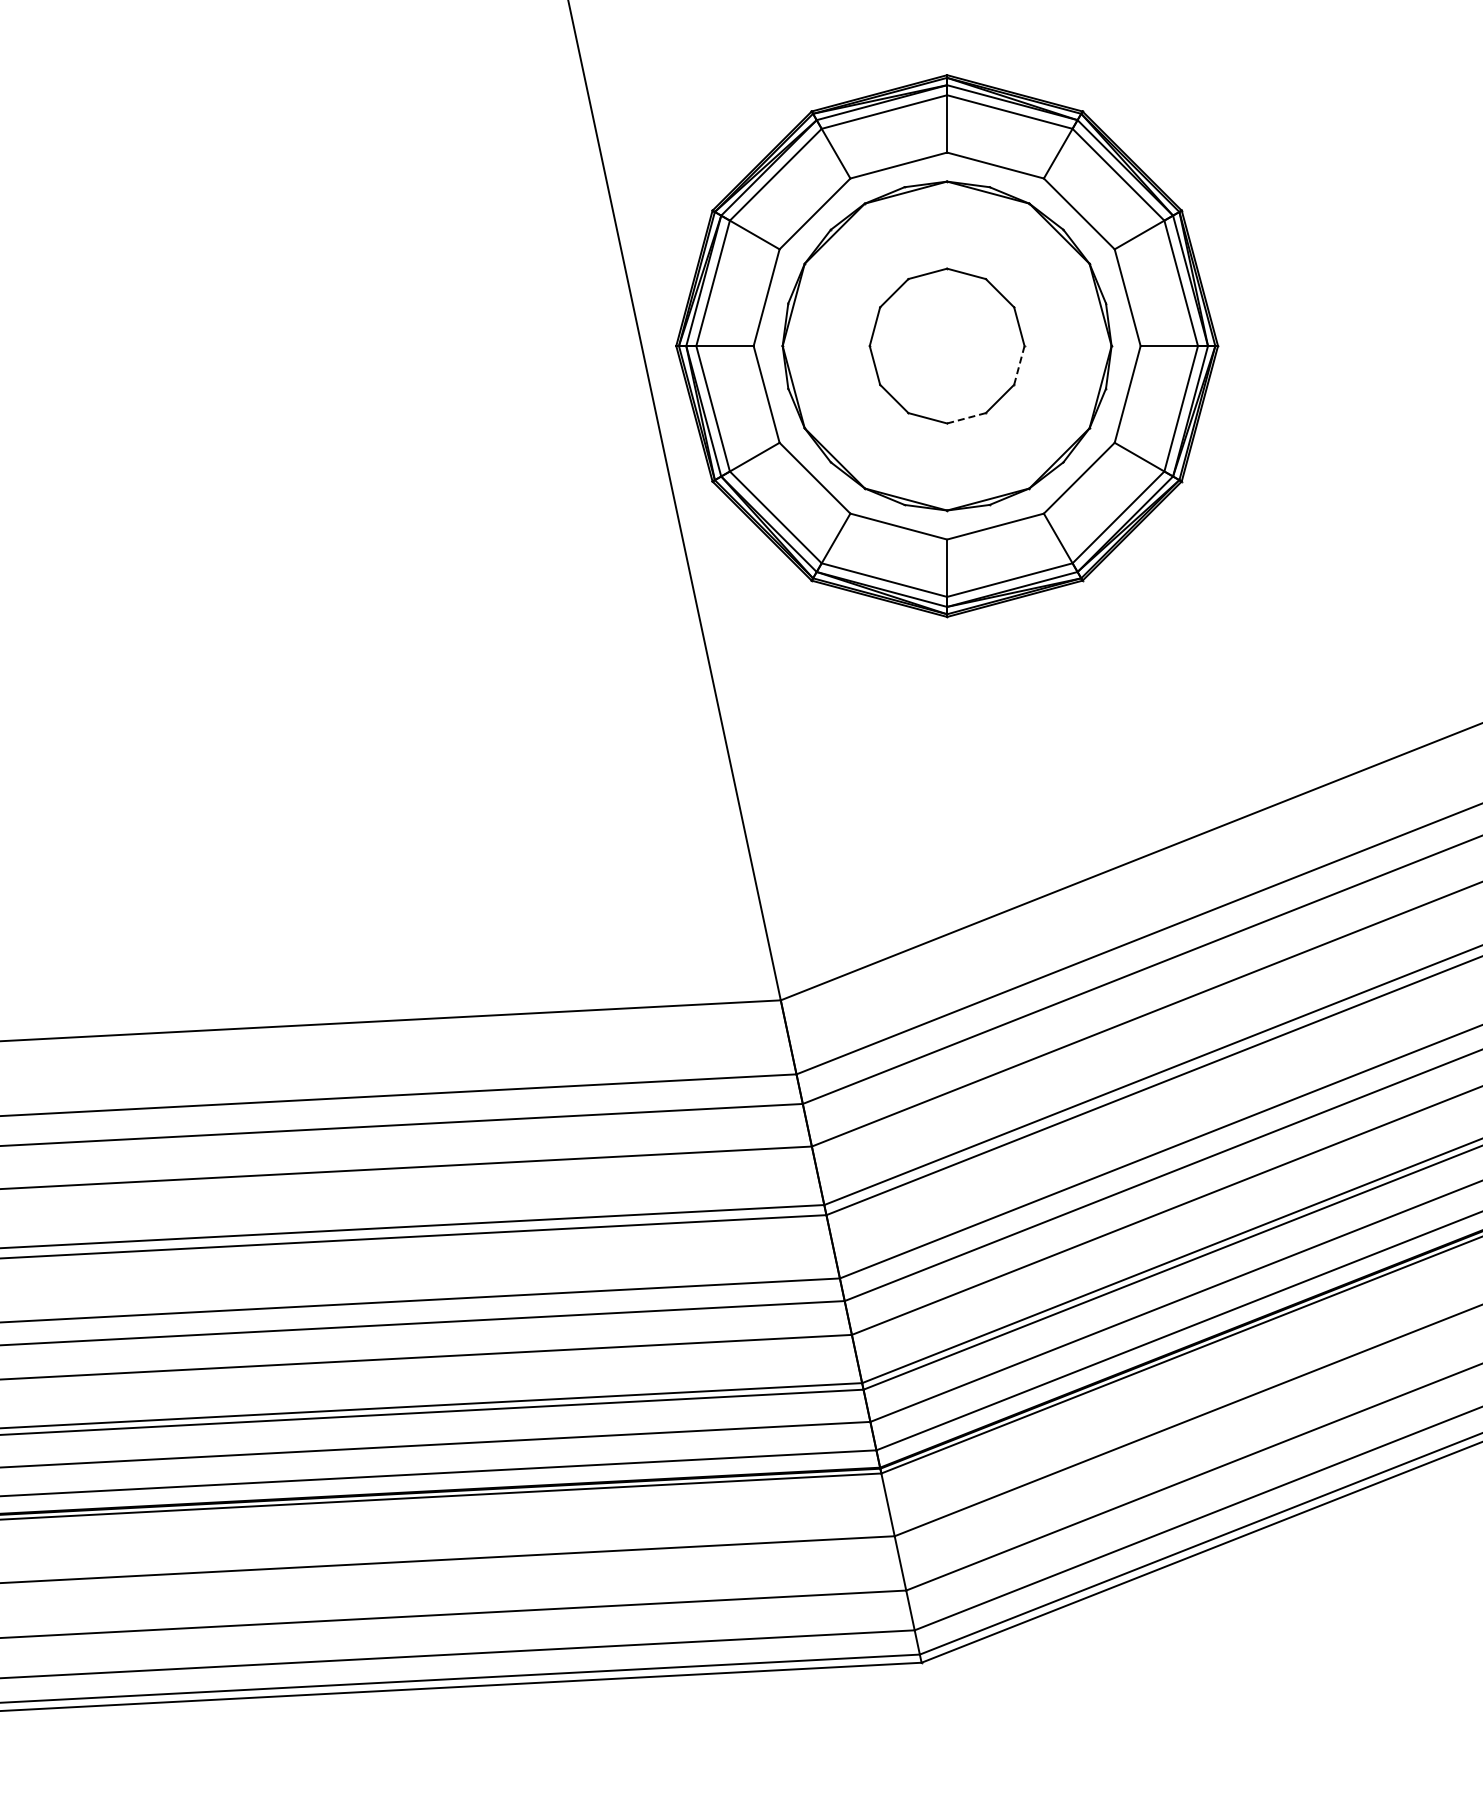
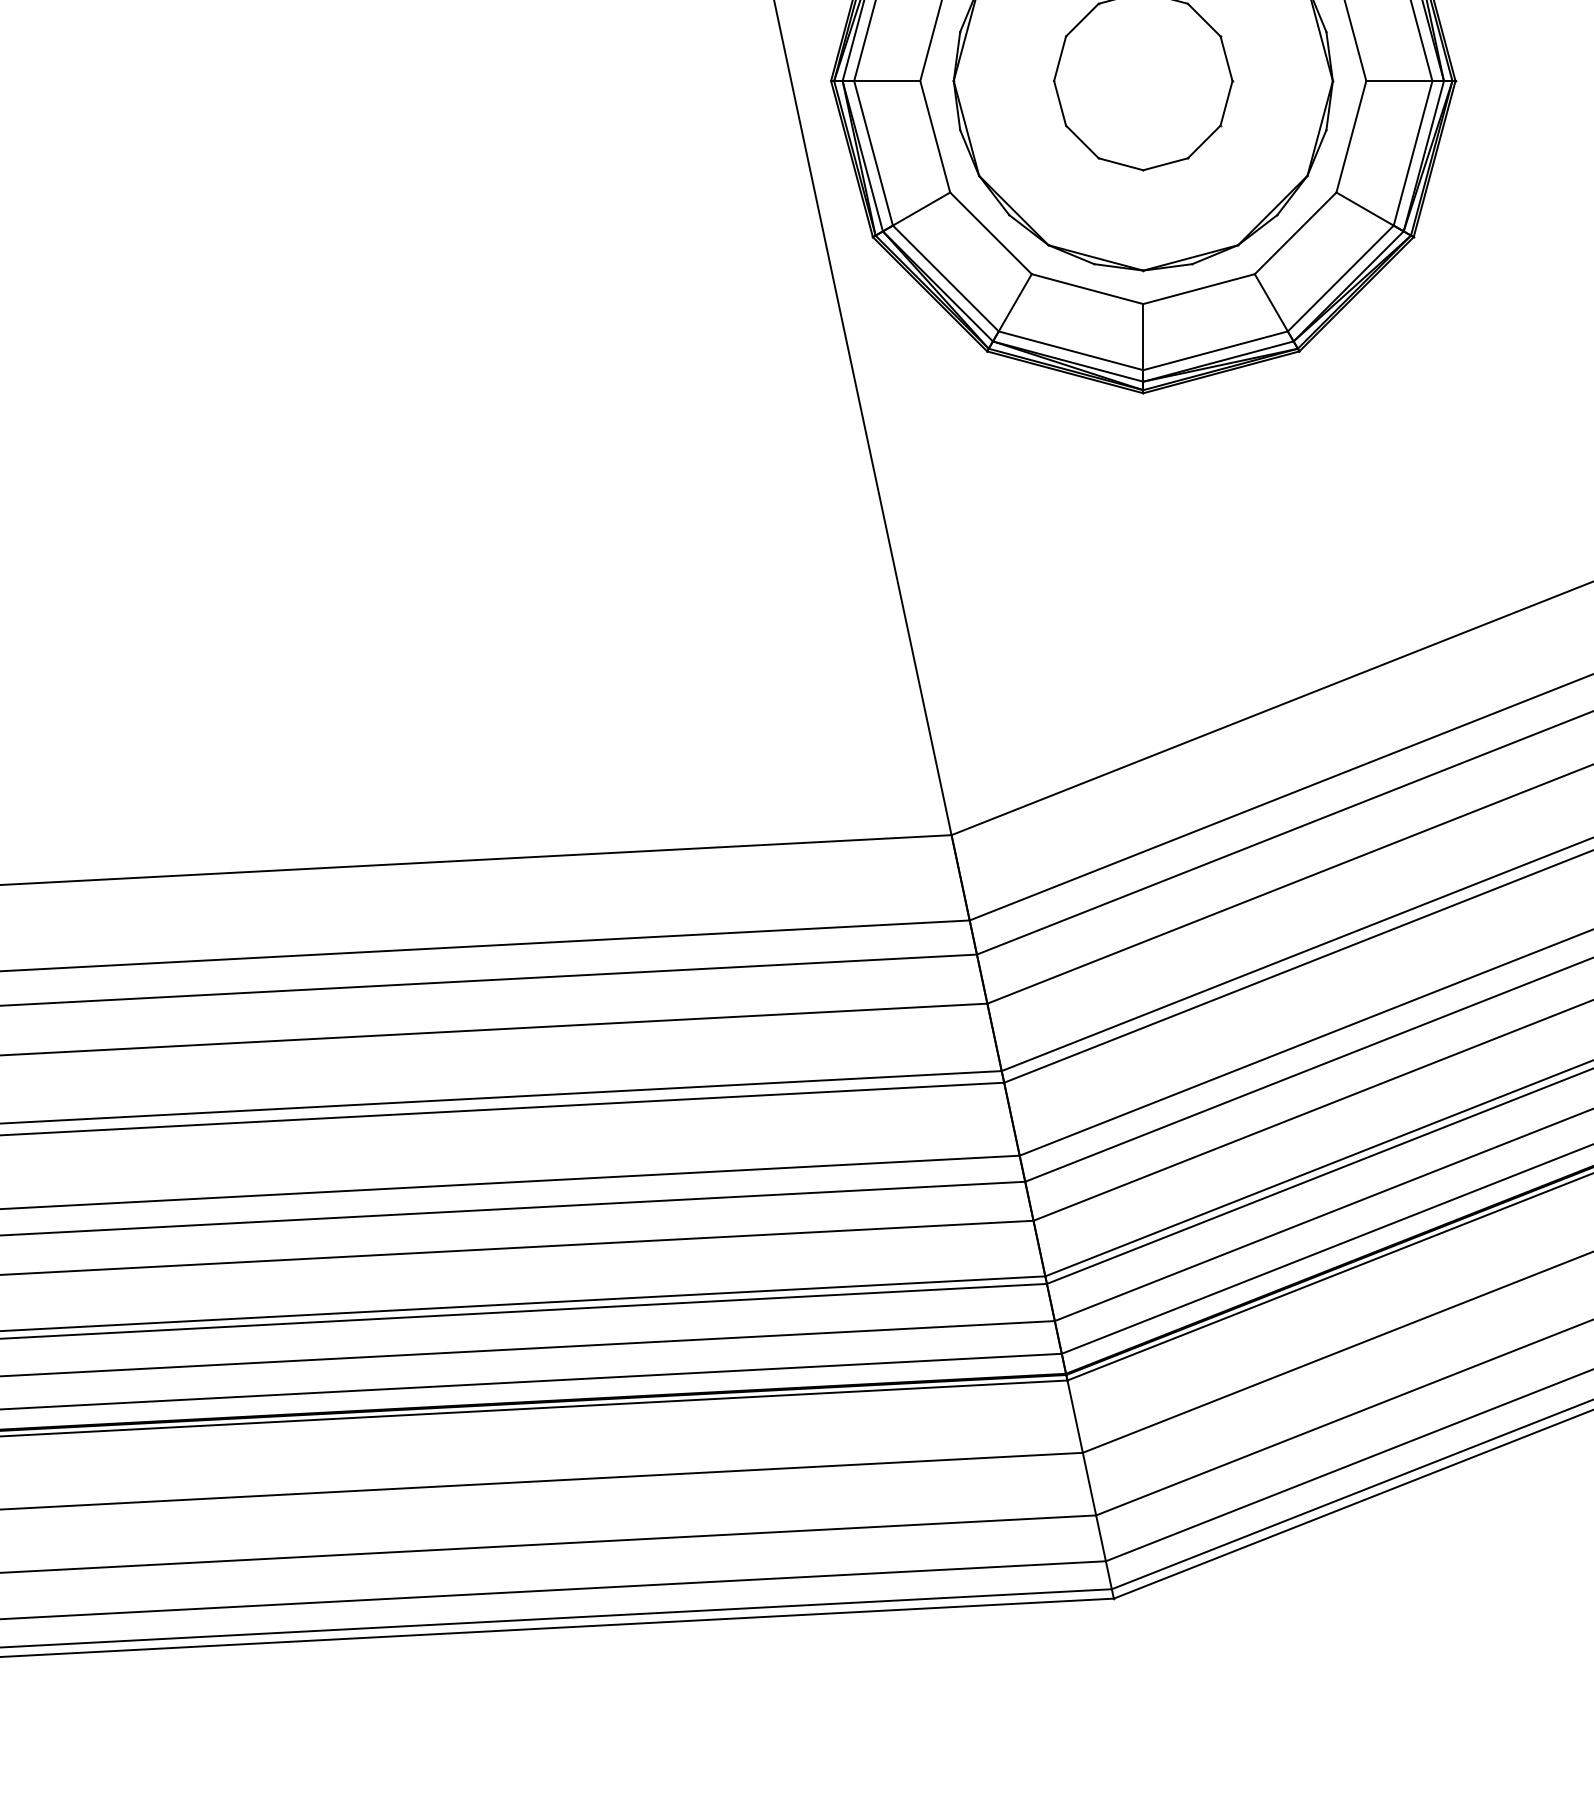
line: (1019, 365) -> (1226, 103), dashed -> solid
line: (966, 418) -> (1165, 164), dashed -> solid

